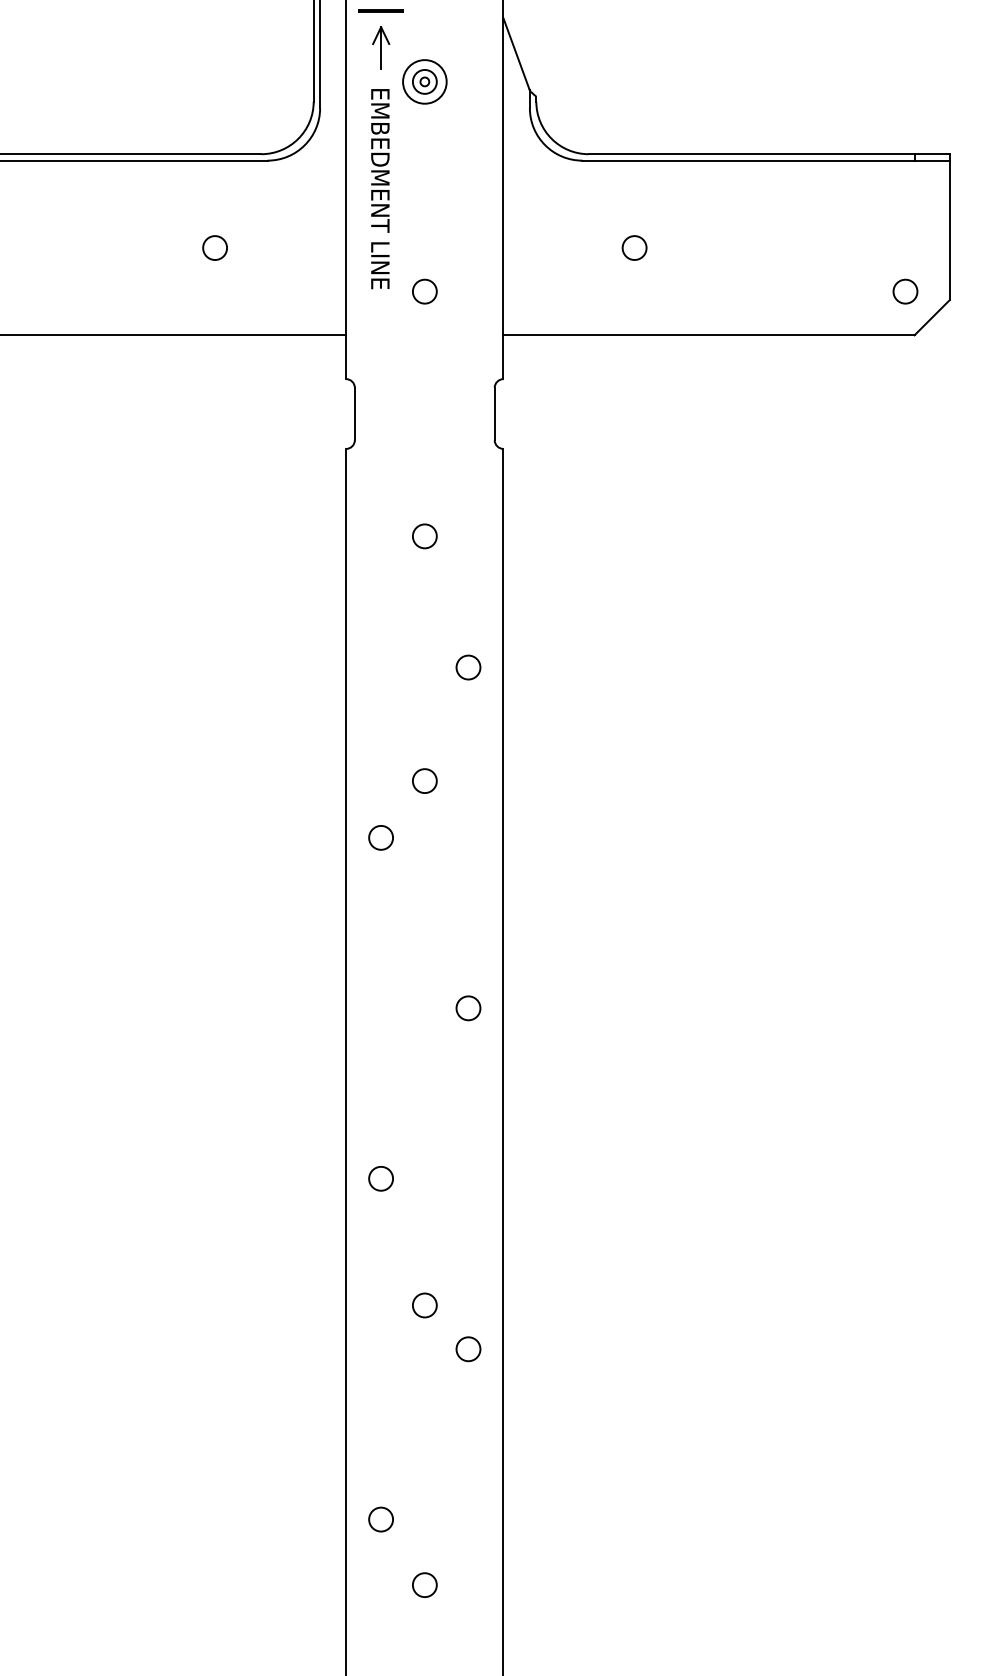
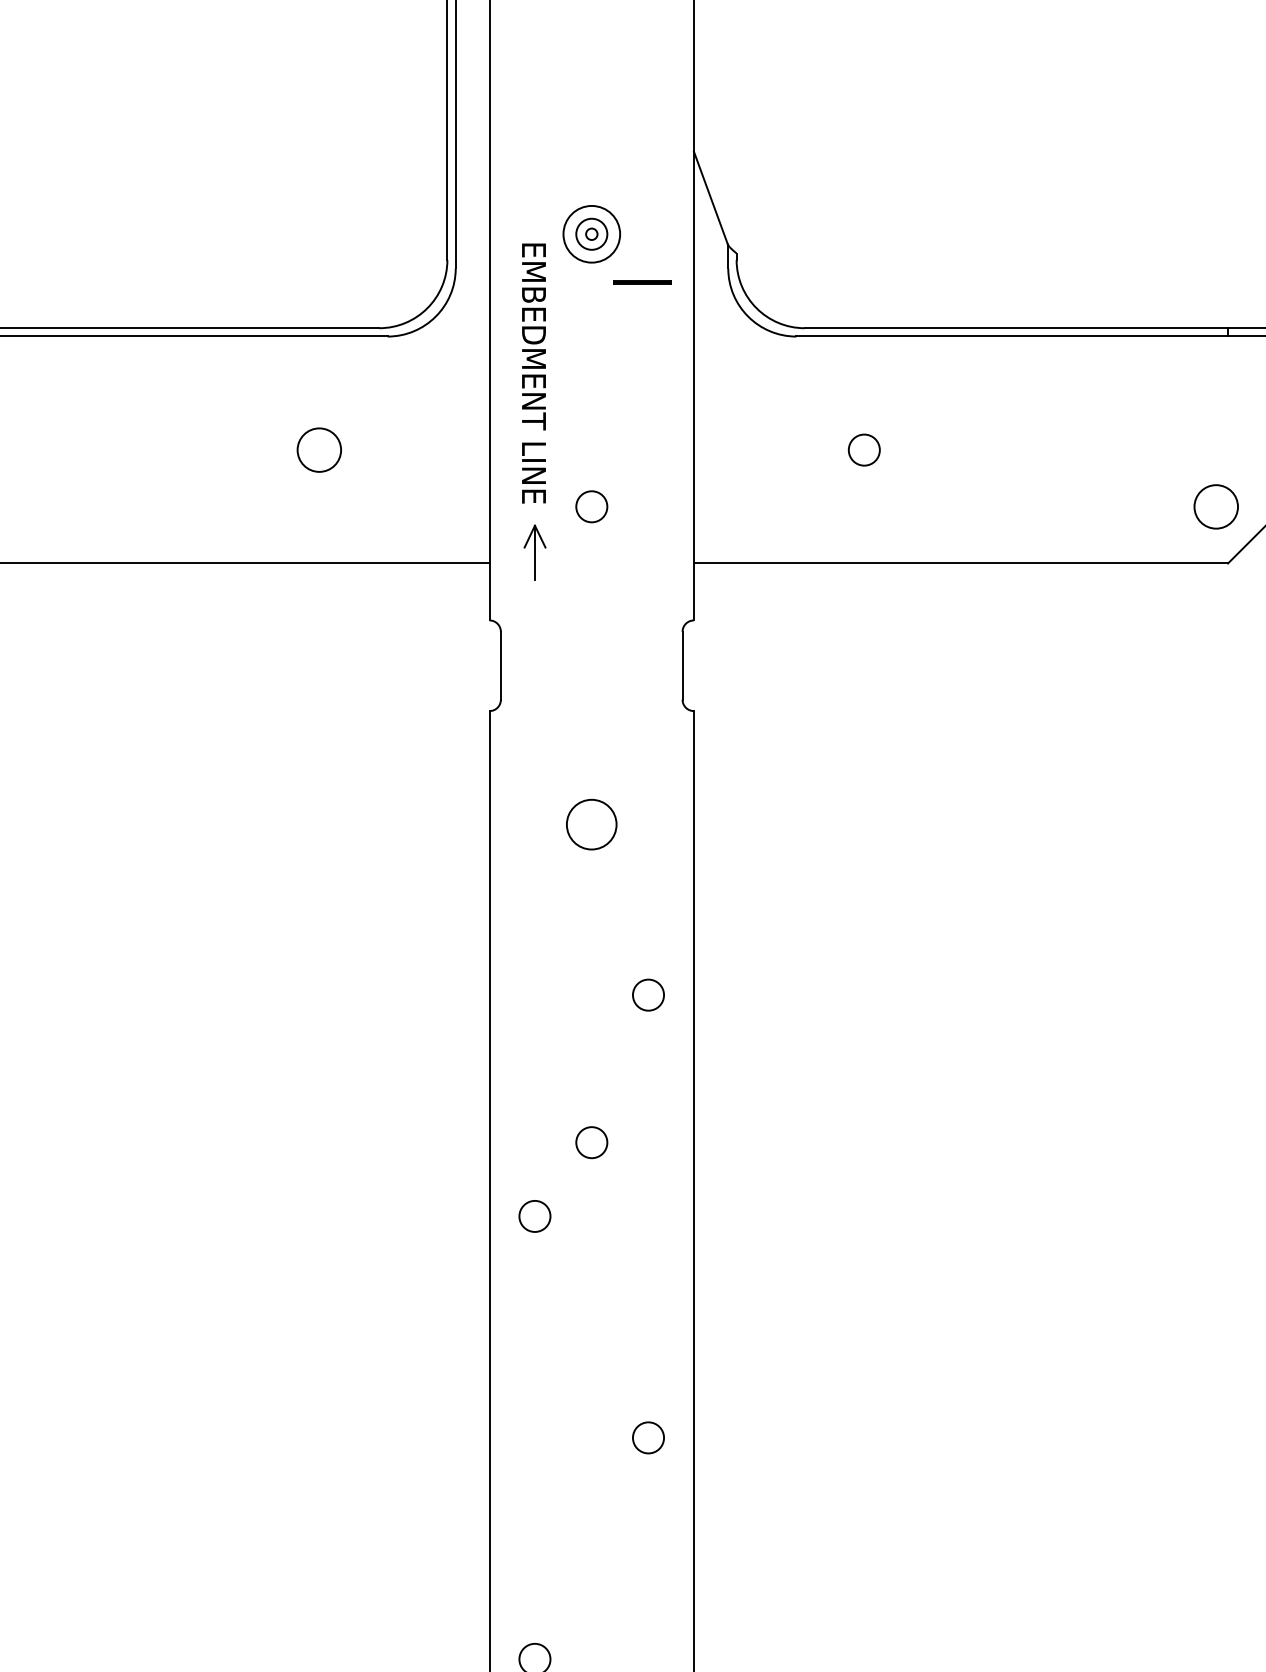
line: (380, 10) -> (642, 281), moved
part: (381, 47) -> (535, 552), moved
circle: (214, 247) -> (318, 449), size x1.4
circle: (905, 291) -> (1216, 506), size x1.4
circle: (424, 536) -> (591, 824), size x1.6

